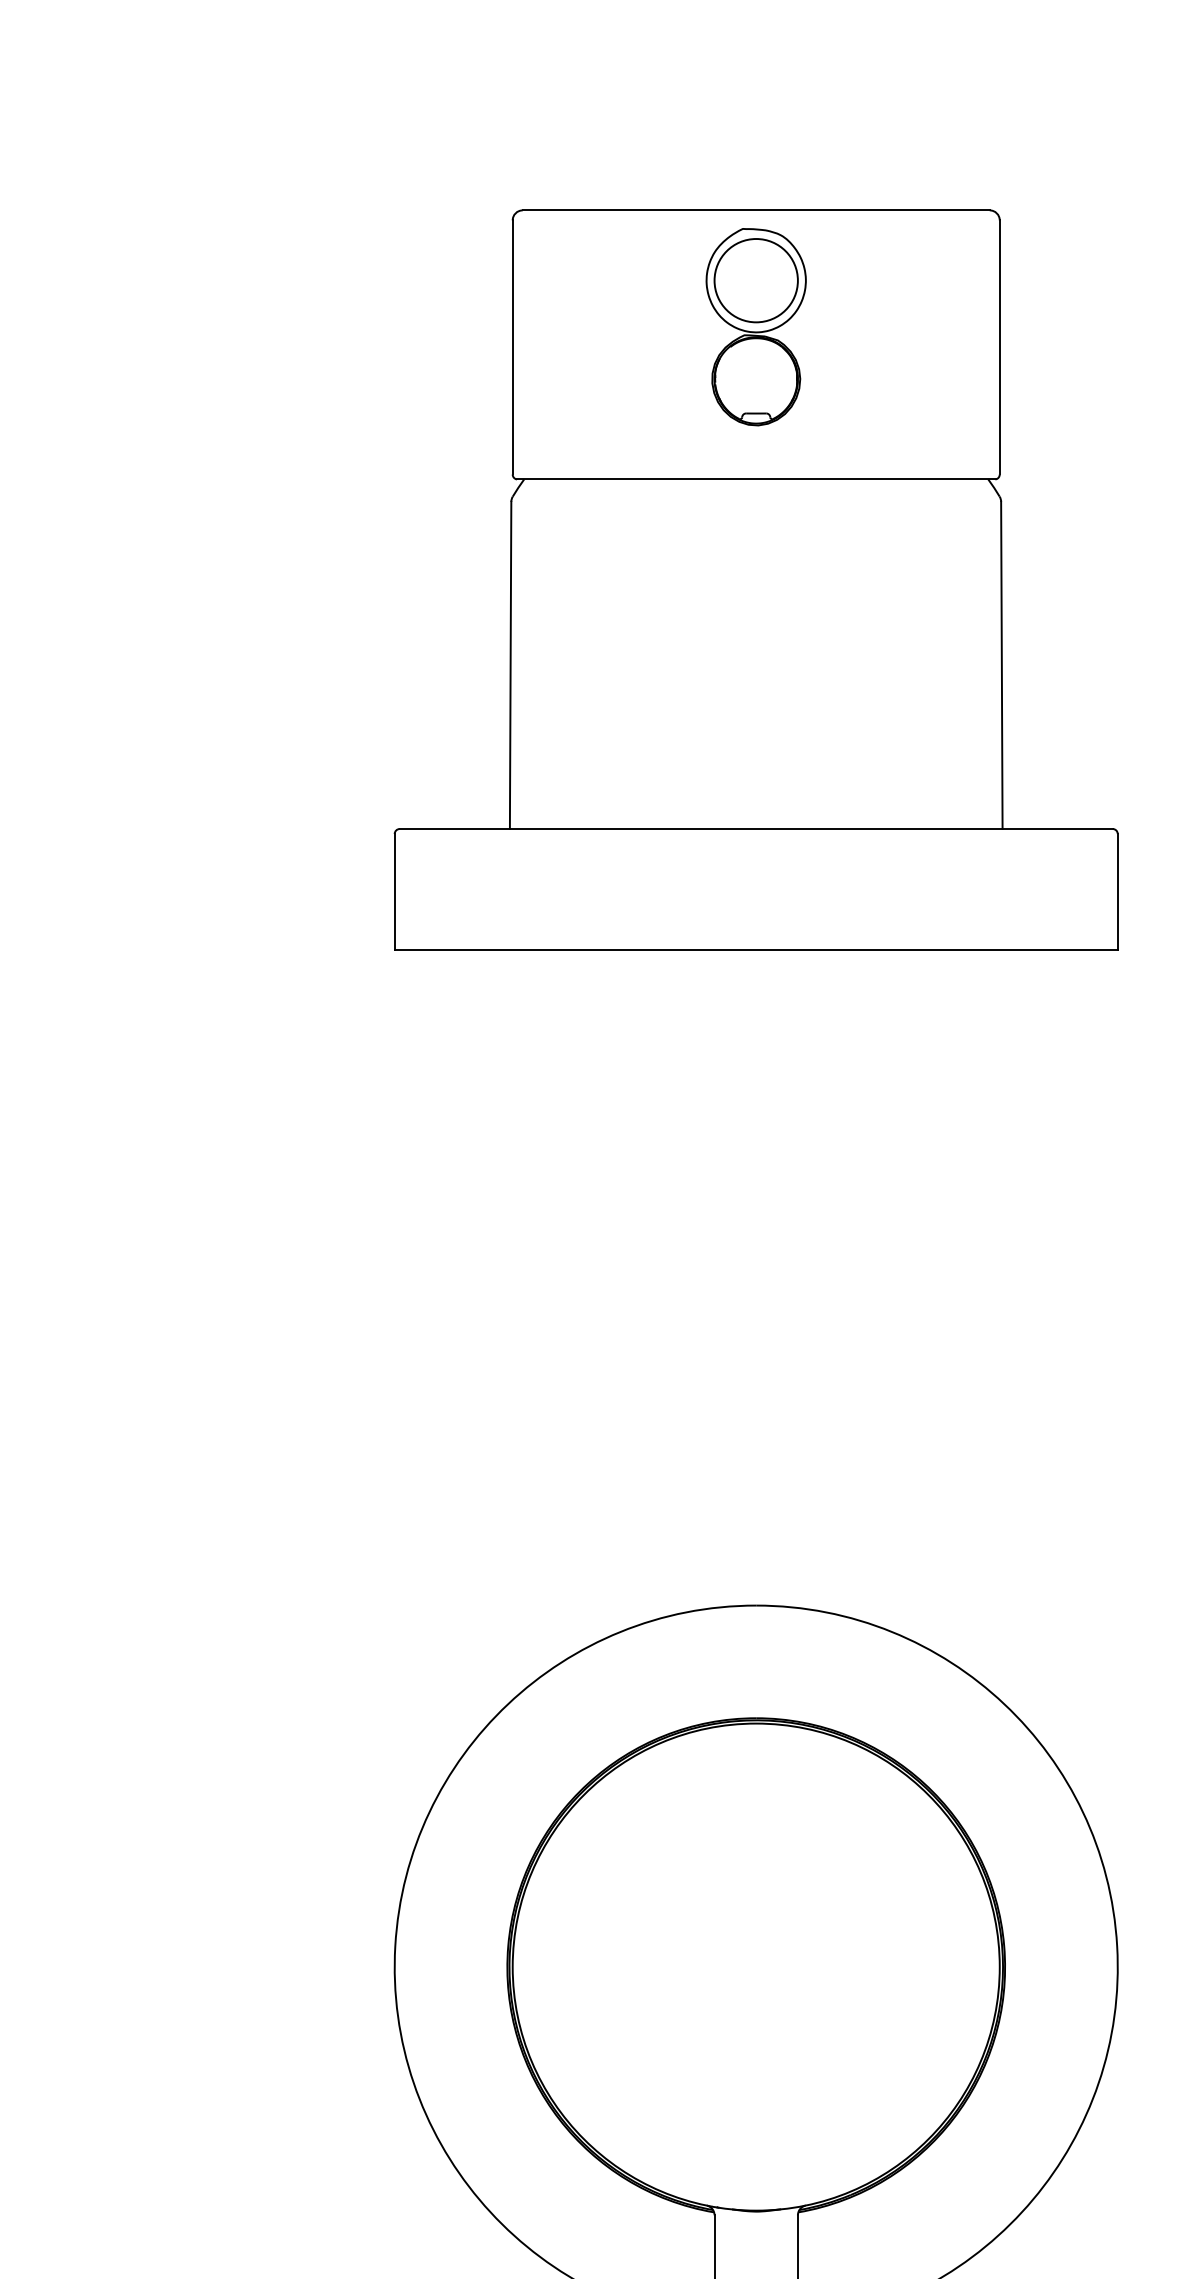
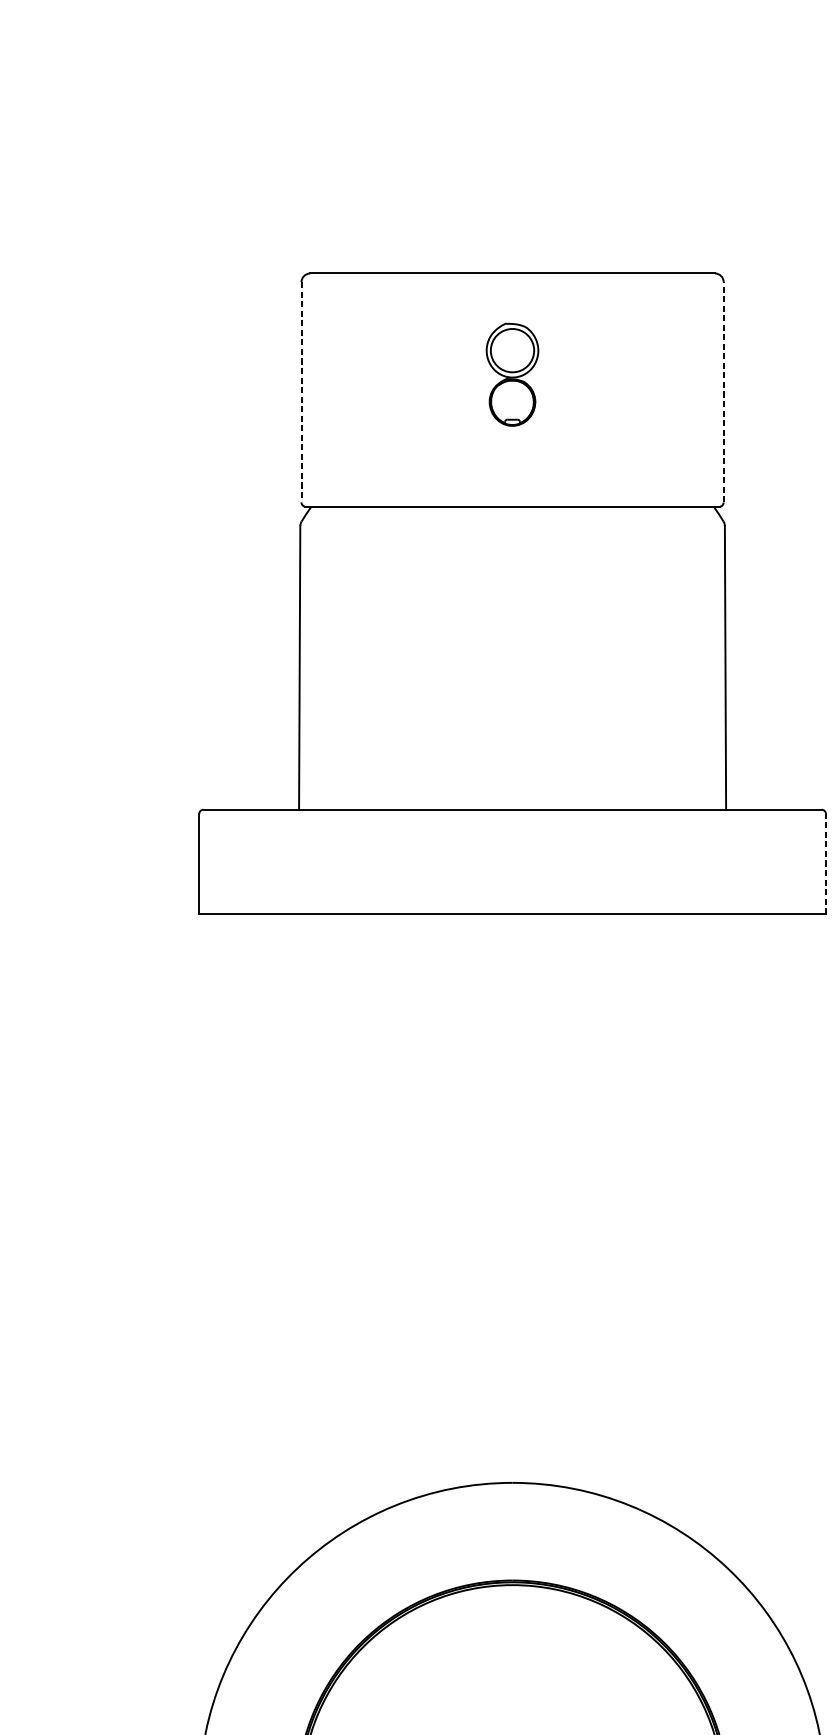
part: (755, 327) -> (511, 375), size x0.6
line: (999, 346) -> (723, 391), solid -> dashed
line: (512, 347) -> (301, 392), solid -> dashed
line: (1117, 891) -> (825, 863), solid -> dashed

